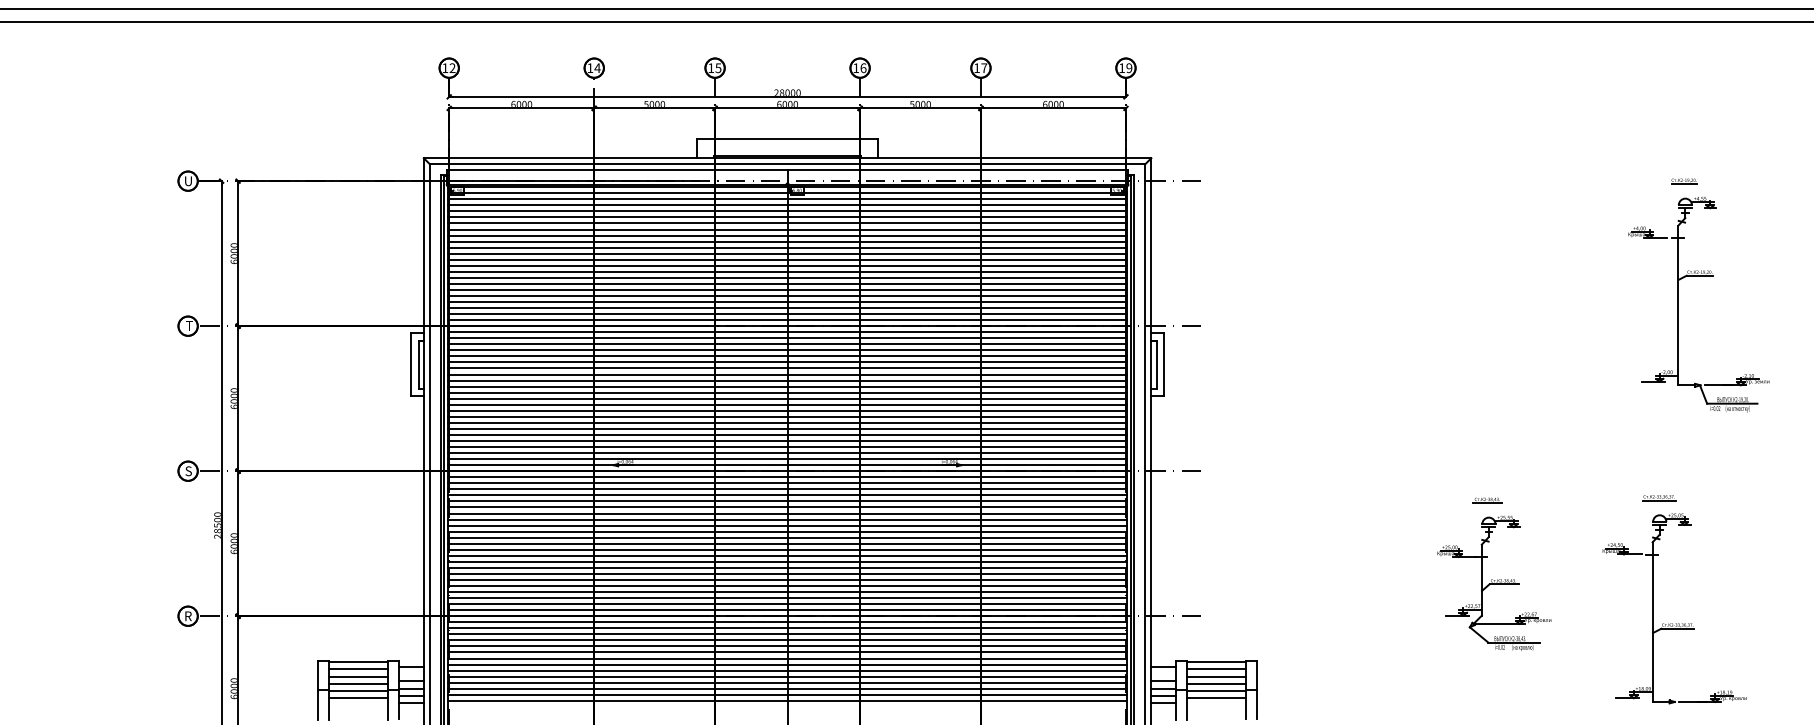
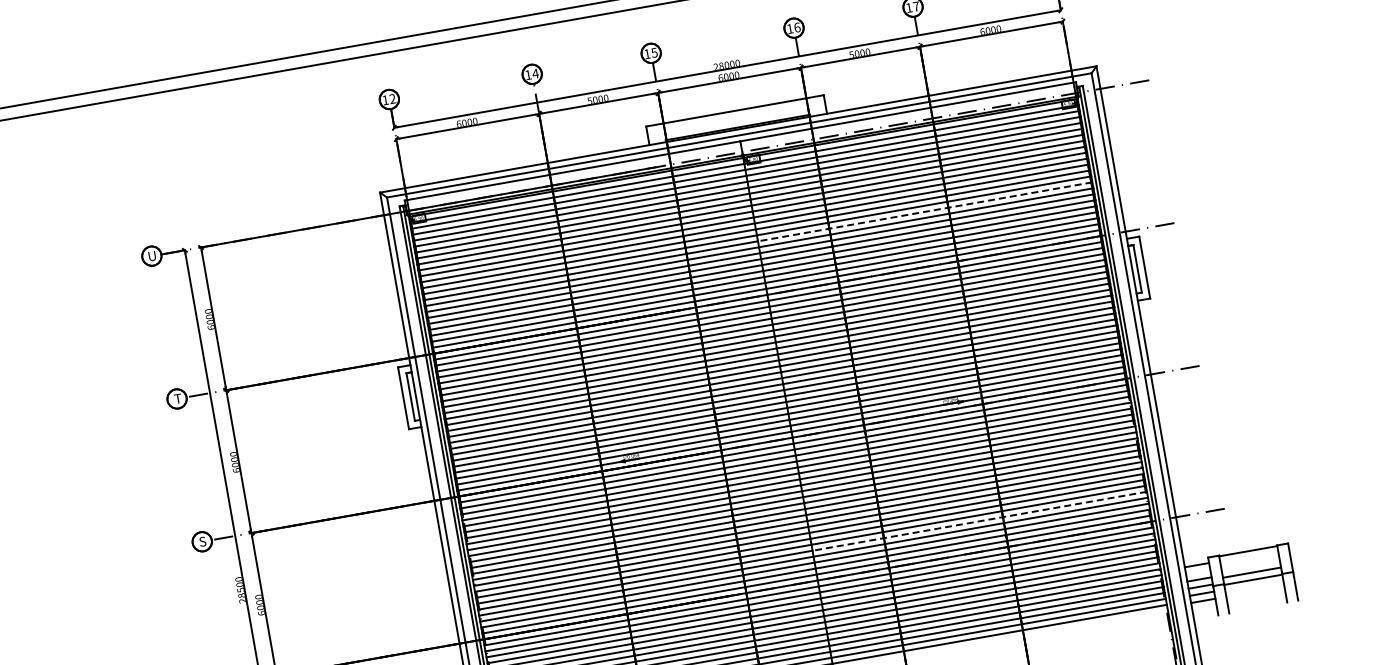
line: (957, 271) -> (925, 211), solid -> dashed
line: (957, 586) -> (979, 521), solid -> dashed
line: (1216, 669) -> (1249, 558), removed
line: (1216, 676) -> (1250, 565), removed
line: (1216, 698) -> (1254, 587), removed

